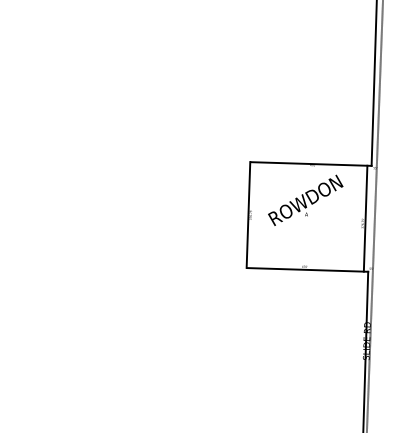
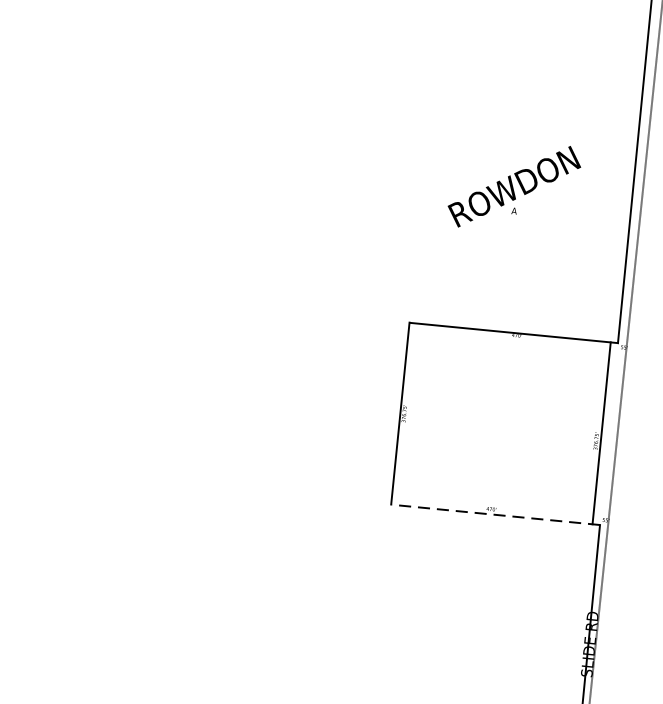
text: (305, 199) -> (514, 185), moved
line: (307, 269) -> (495, 514), solid -> dashed

